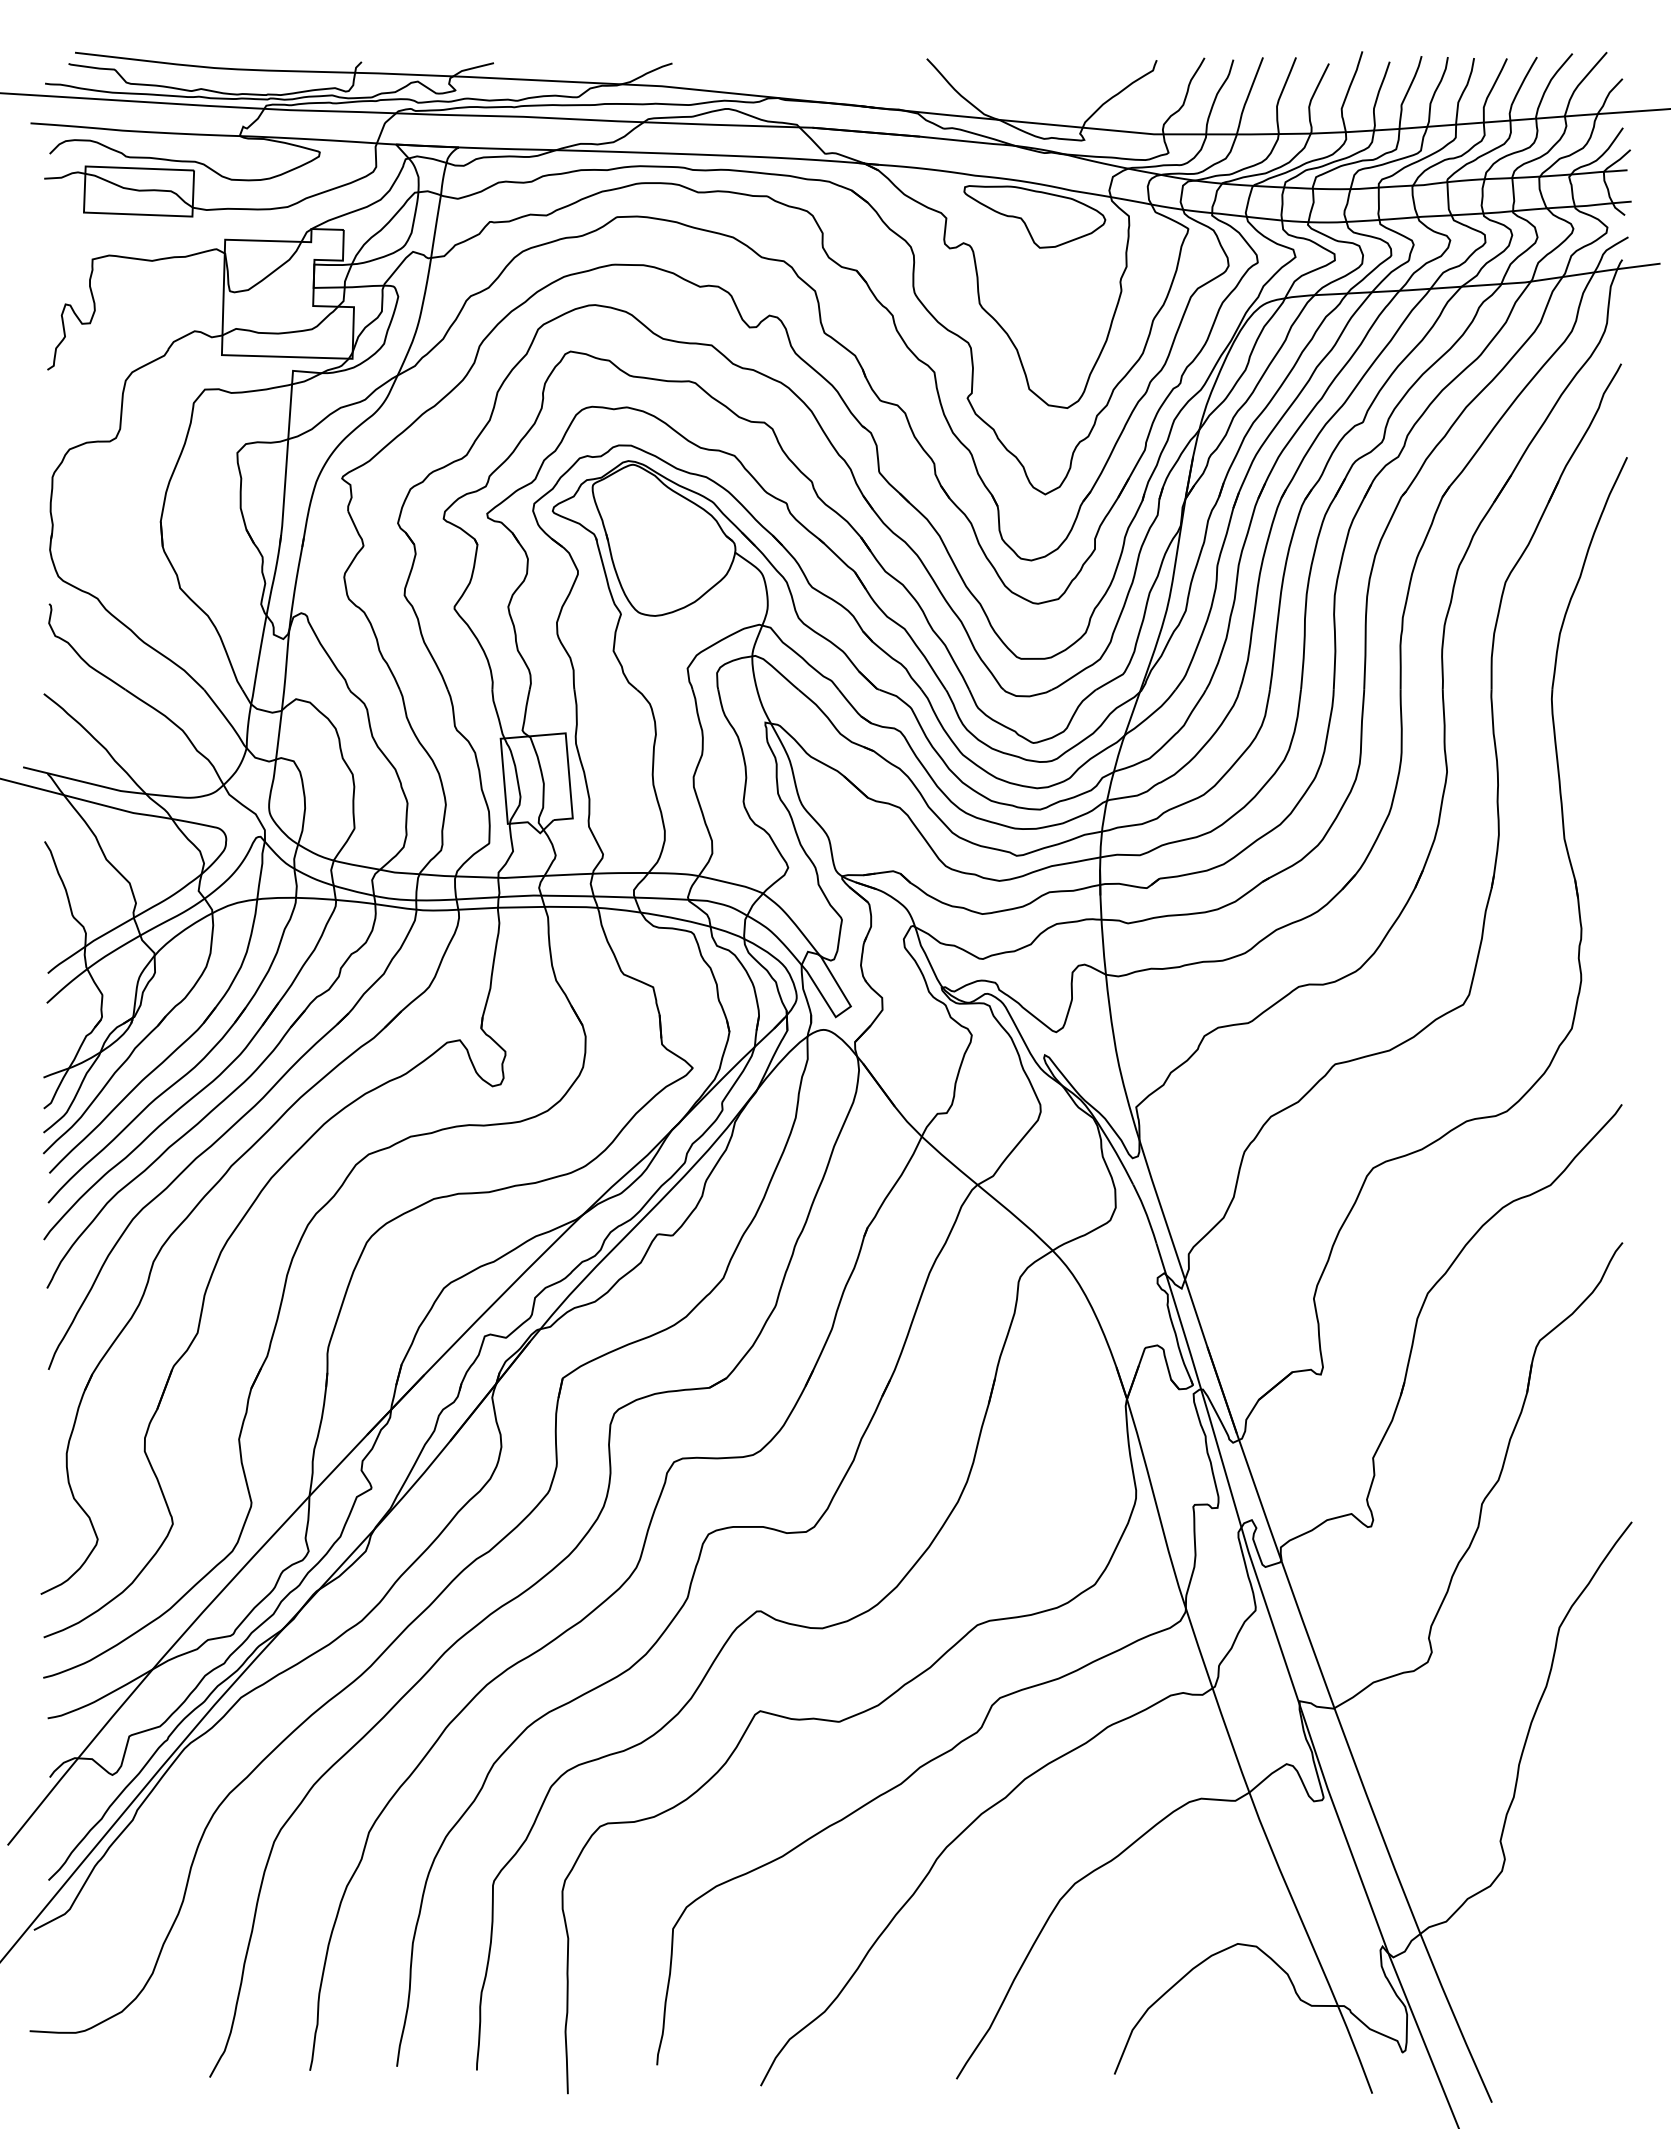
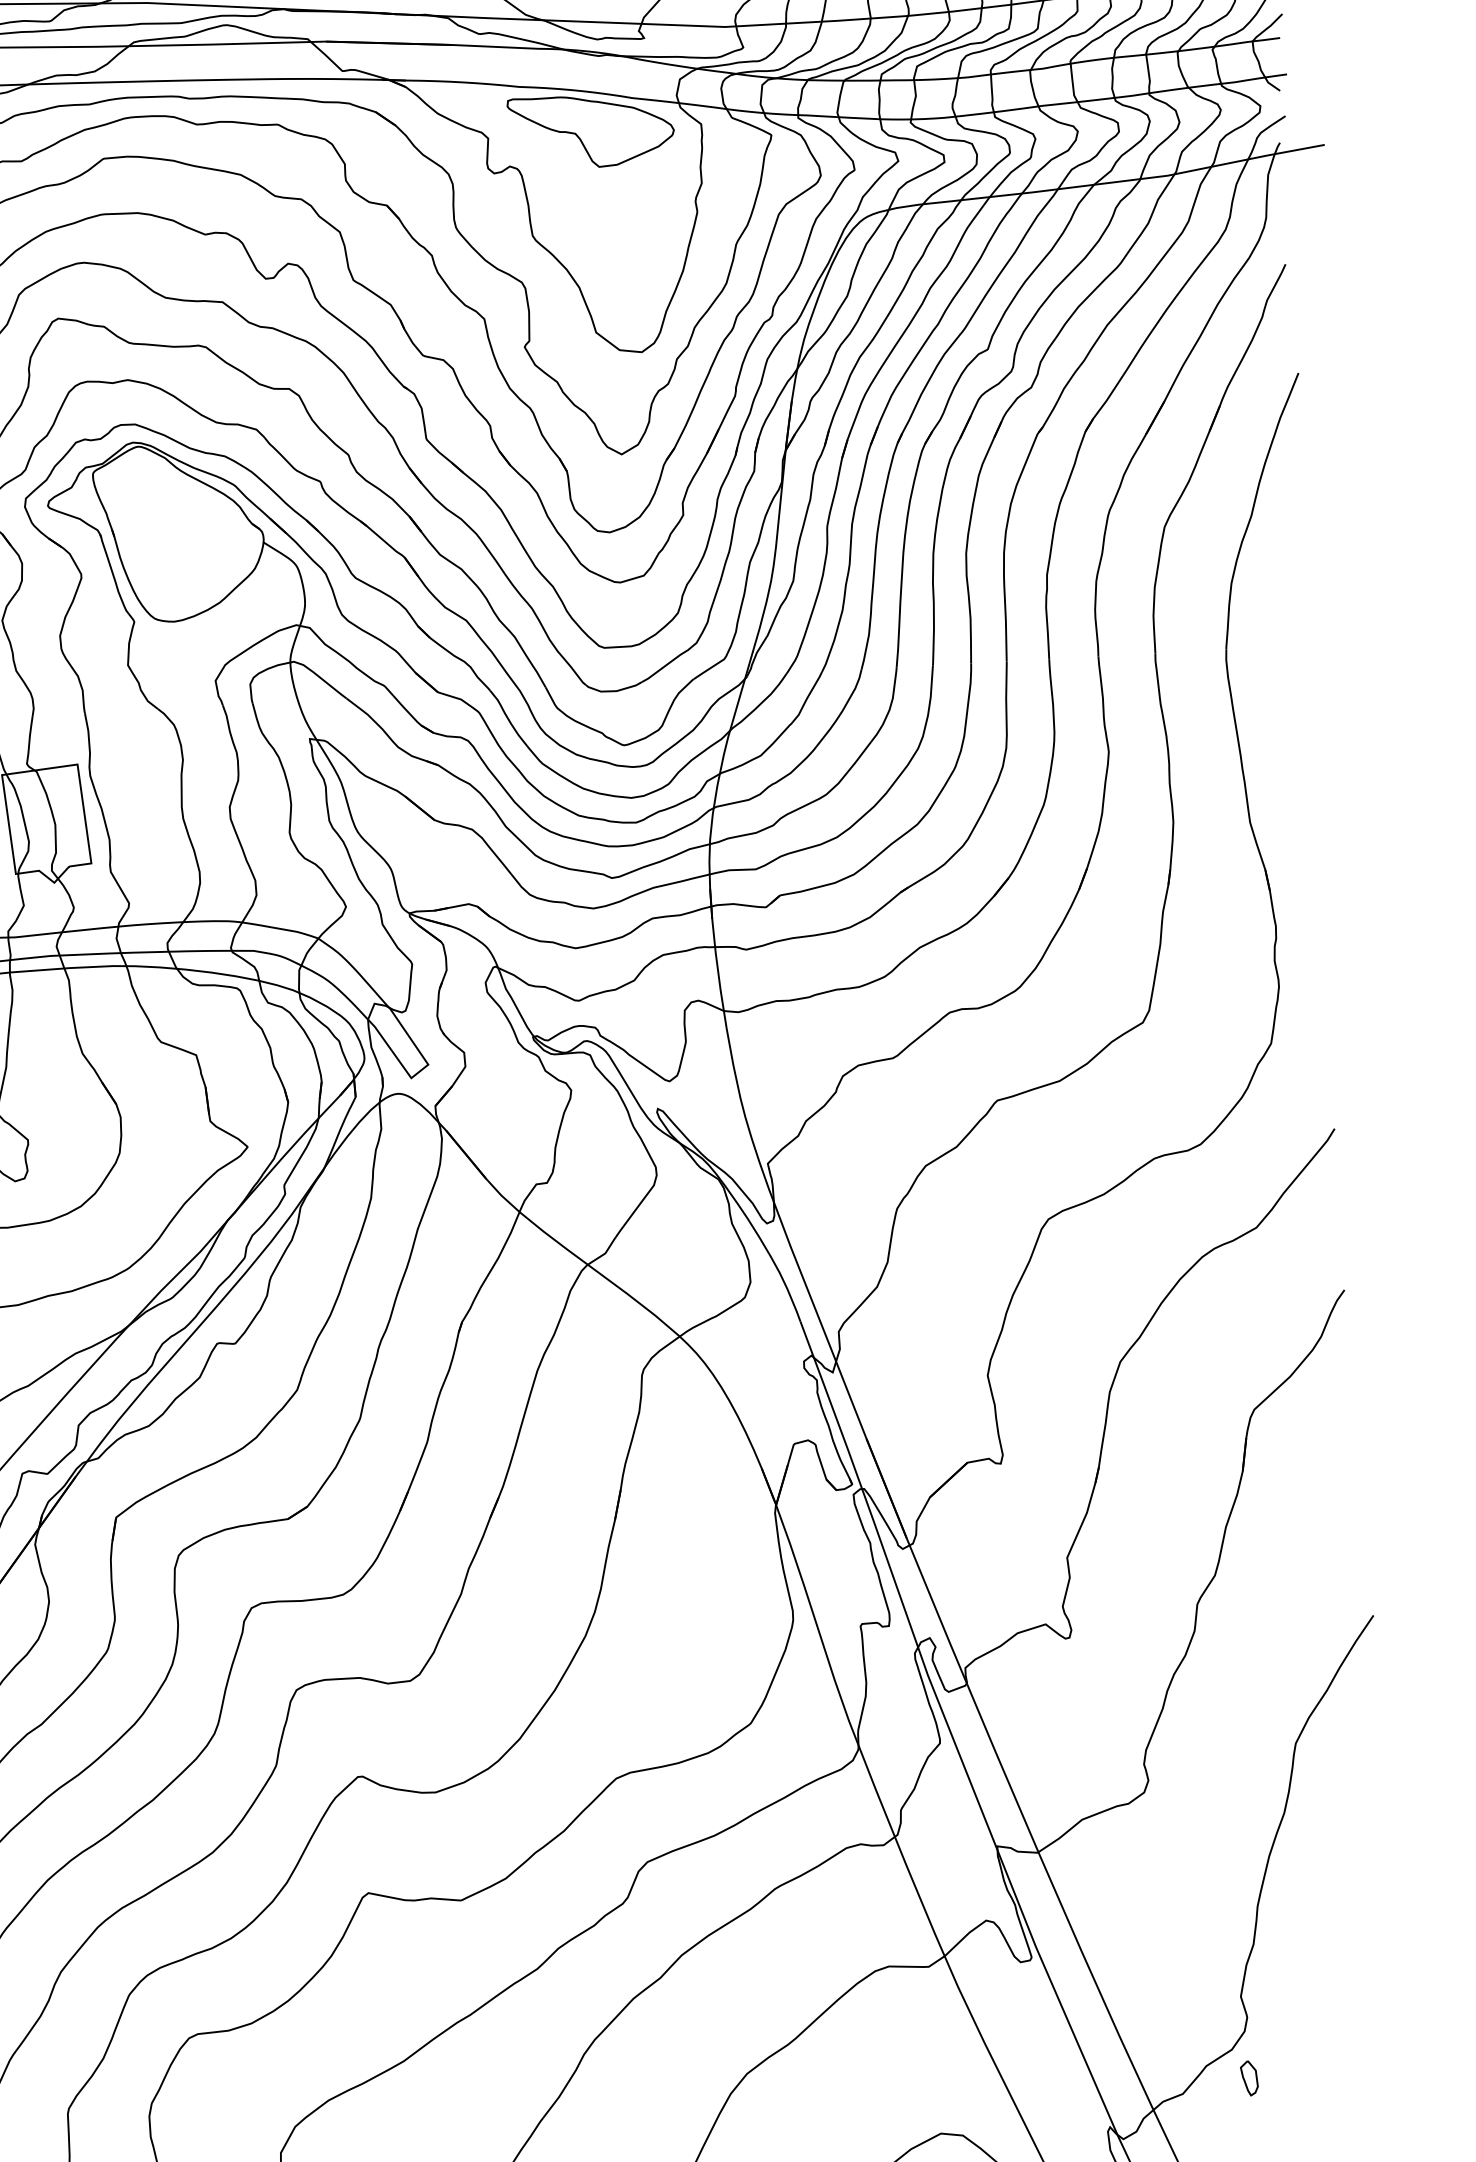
part: (1503, 1911) -> (1249, 2078), added

